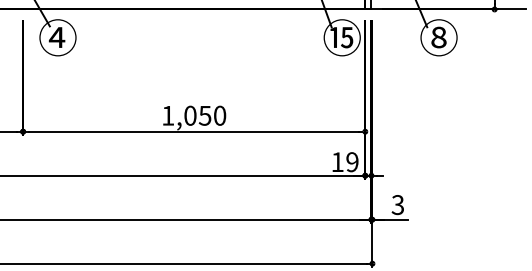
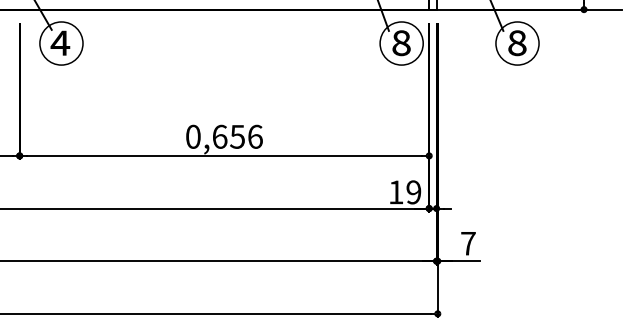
text: (341, 37) -> (400, 43), ⑮ -> ⑧
text: (194, 115) -> (224, 136), 1,050 -> 0,656
text: (397, 204) -> (467, 243), 3 -> 7

